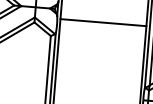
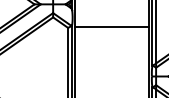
line: (103, 22) -> (112, 26), moved

